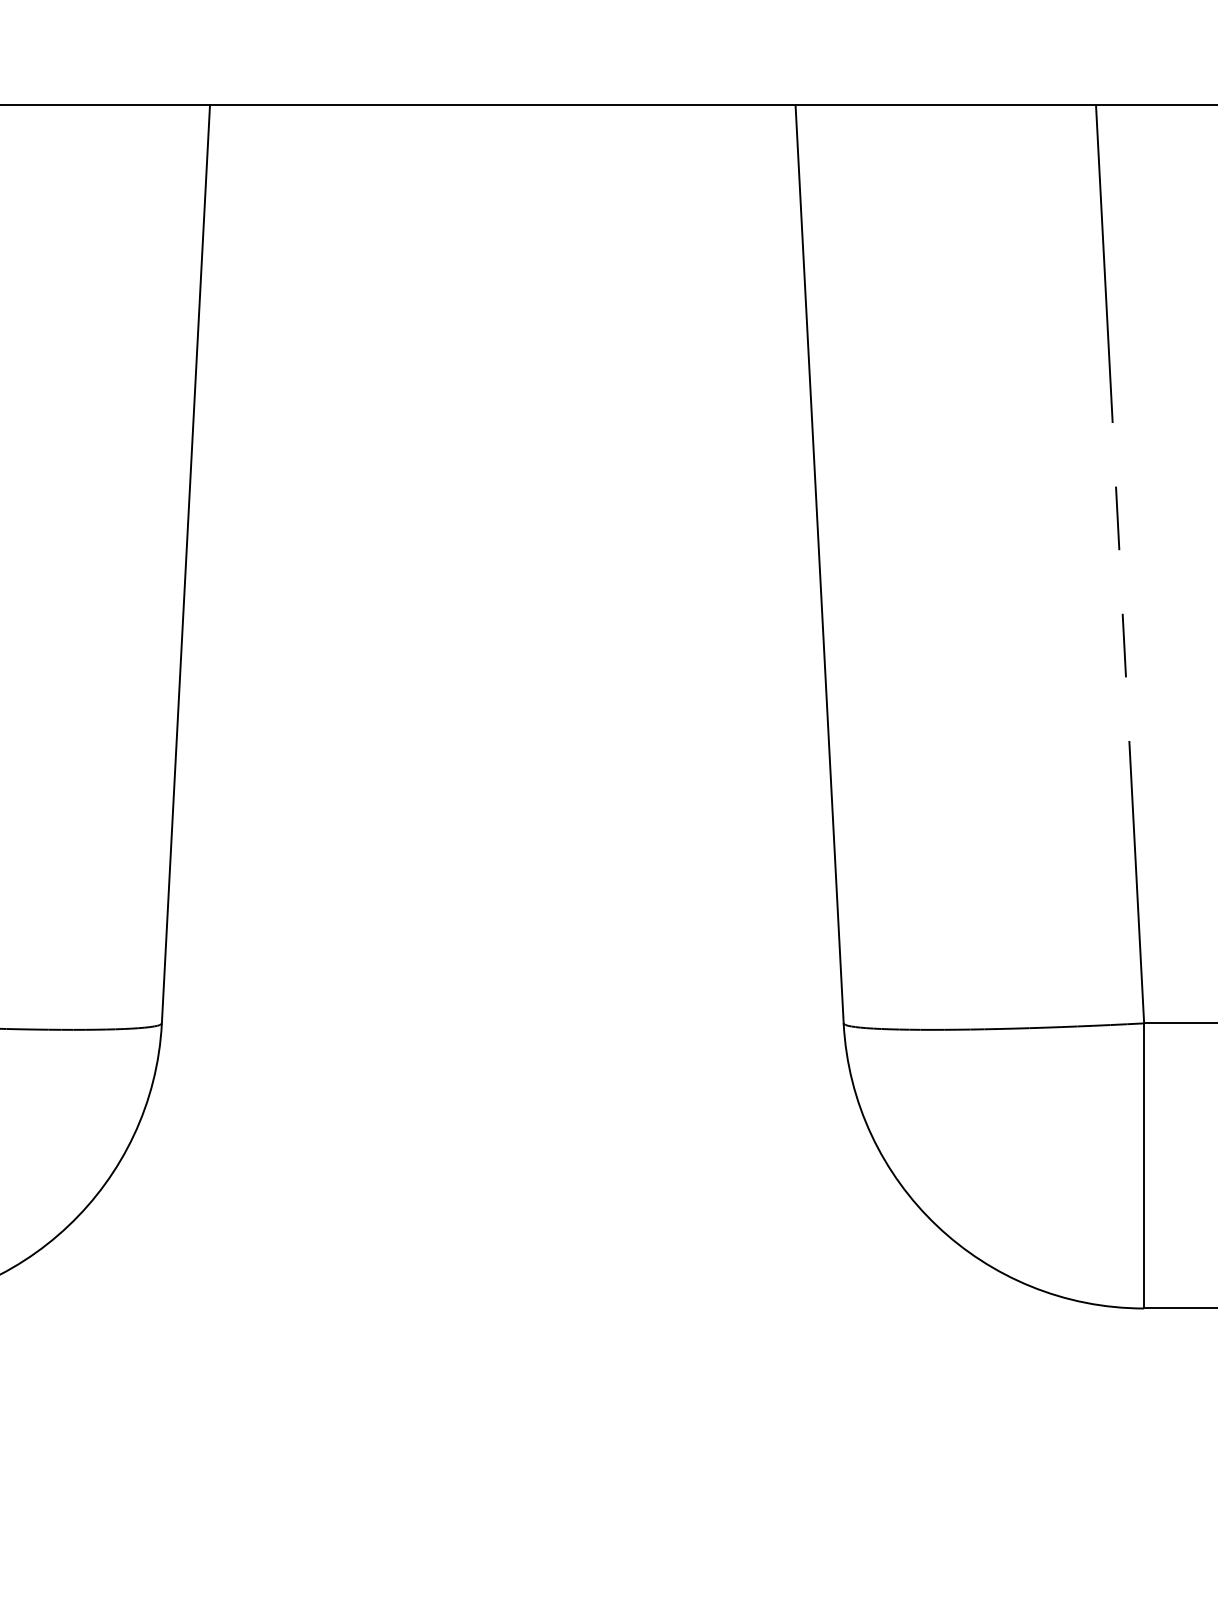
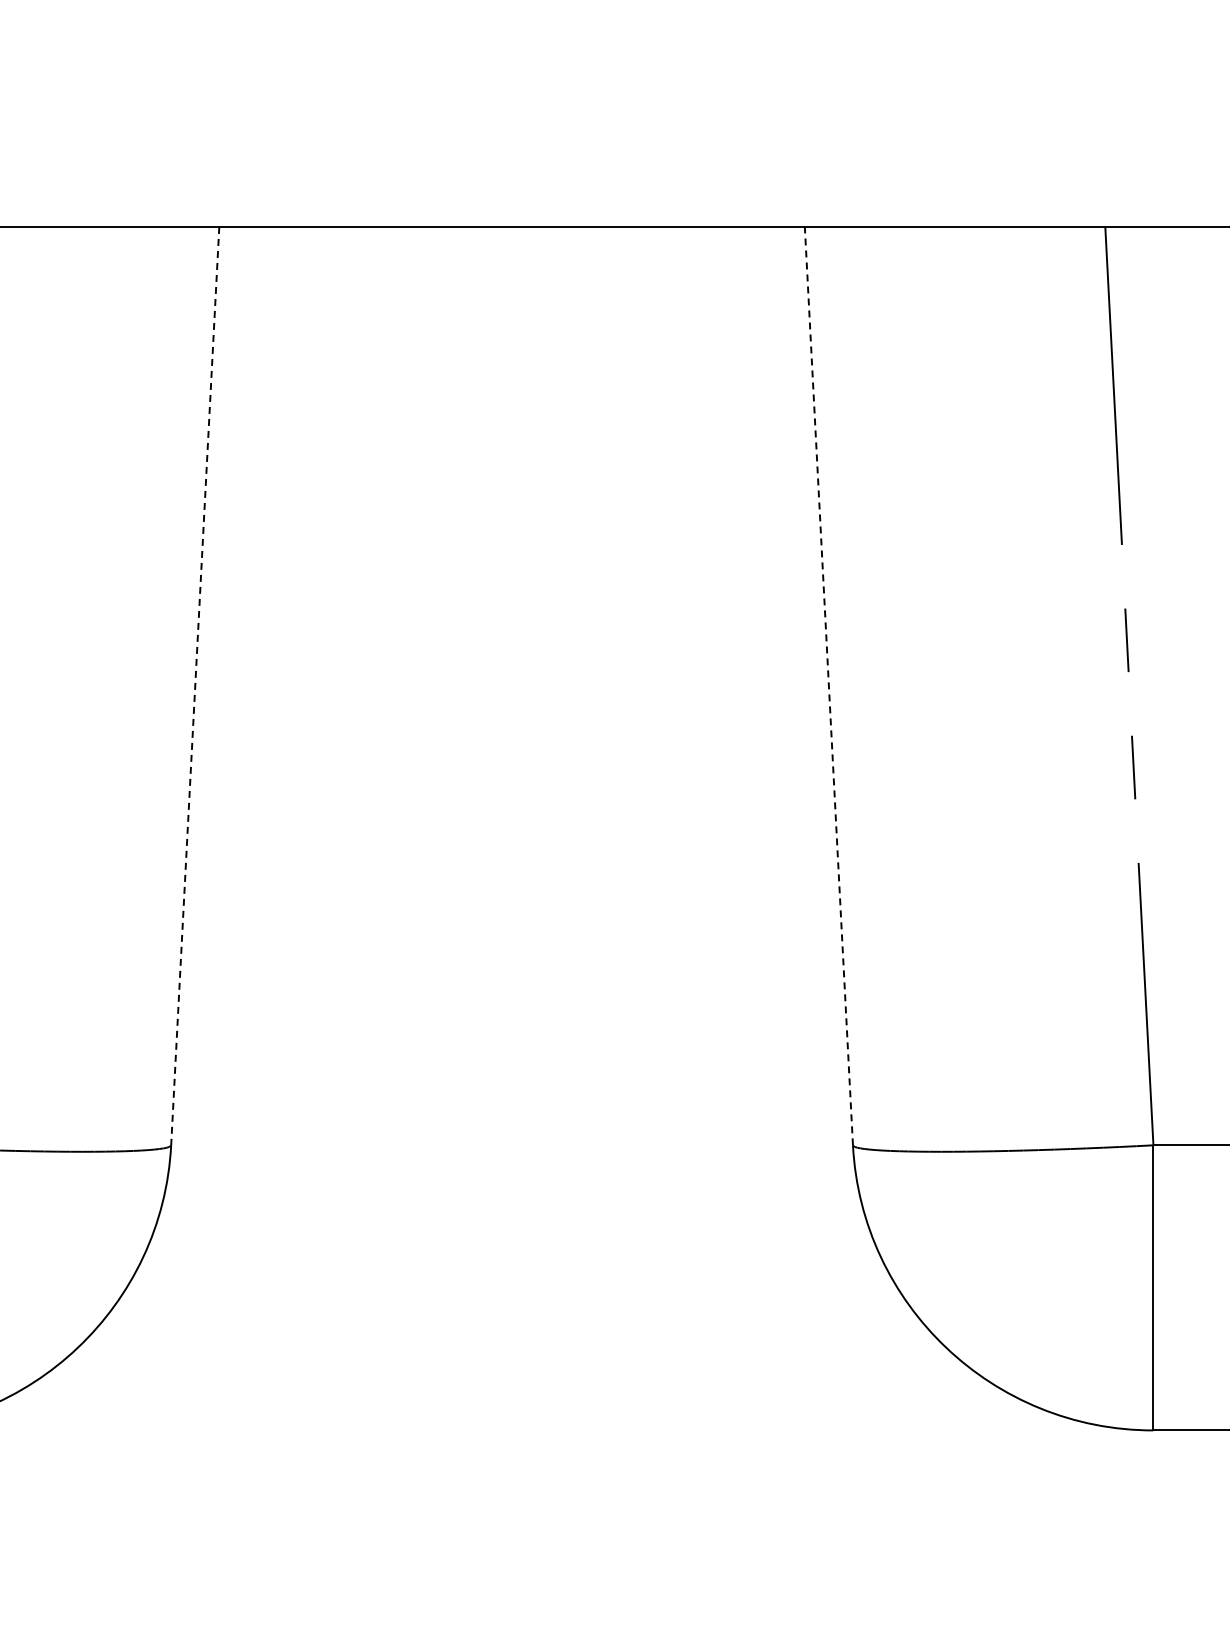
line: (186, 564) -> (195, 686), solid -> dashed
line: (819, 564) -> (828, 686), solid -> dashed

